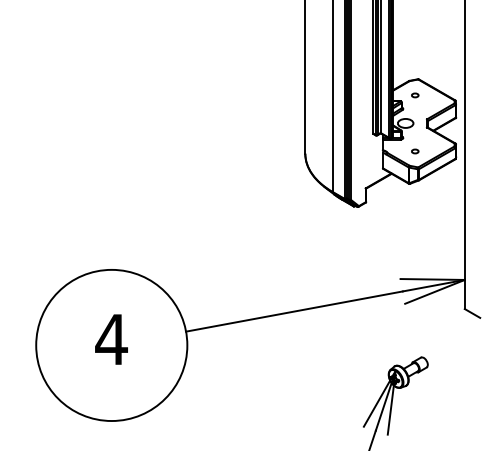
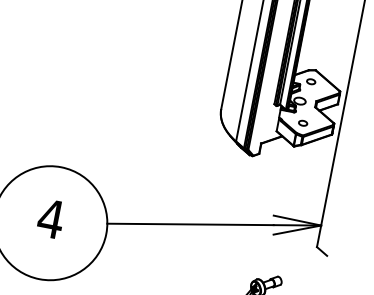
part: (414, 95) -> (310, 81), size x1.67
part: (414, 151) -> (302, 123), size x1.67

